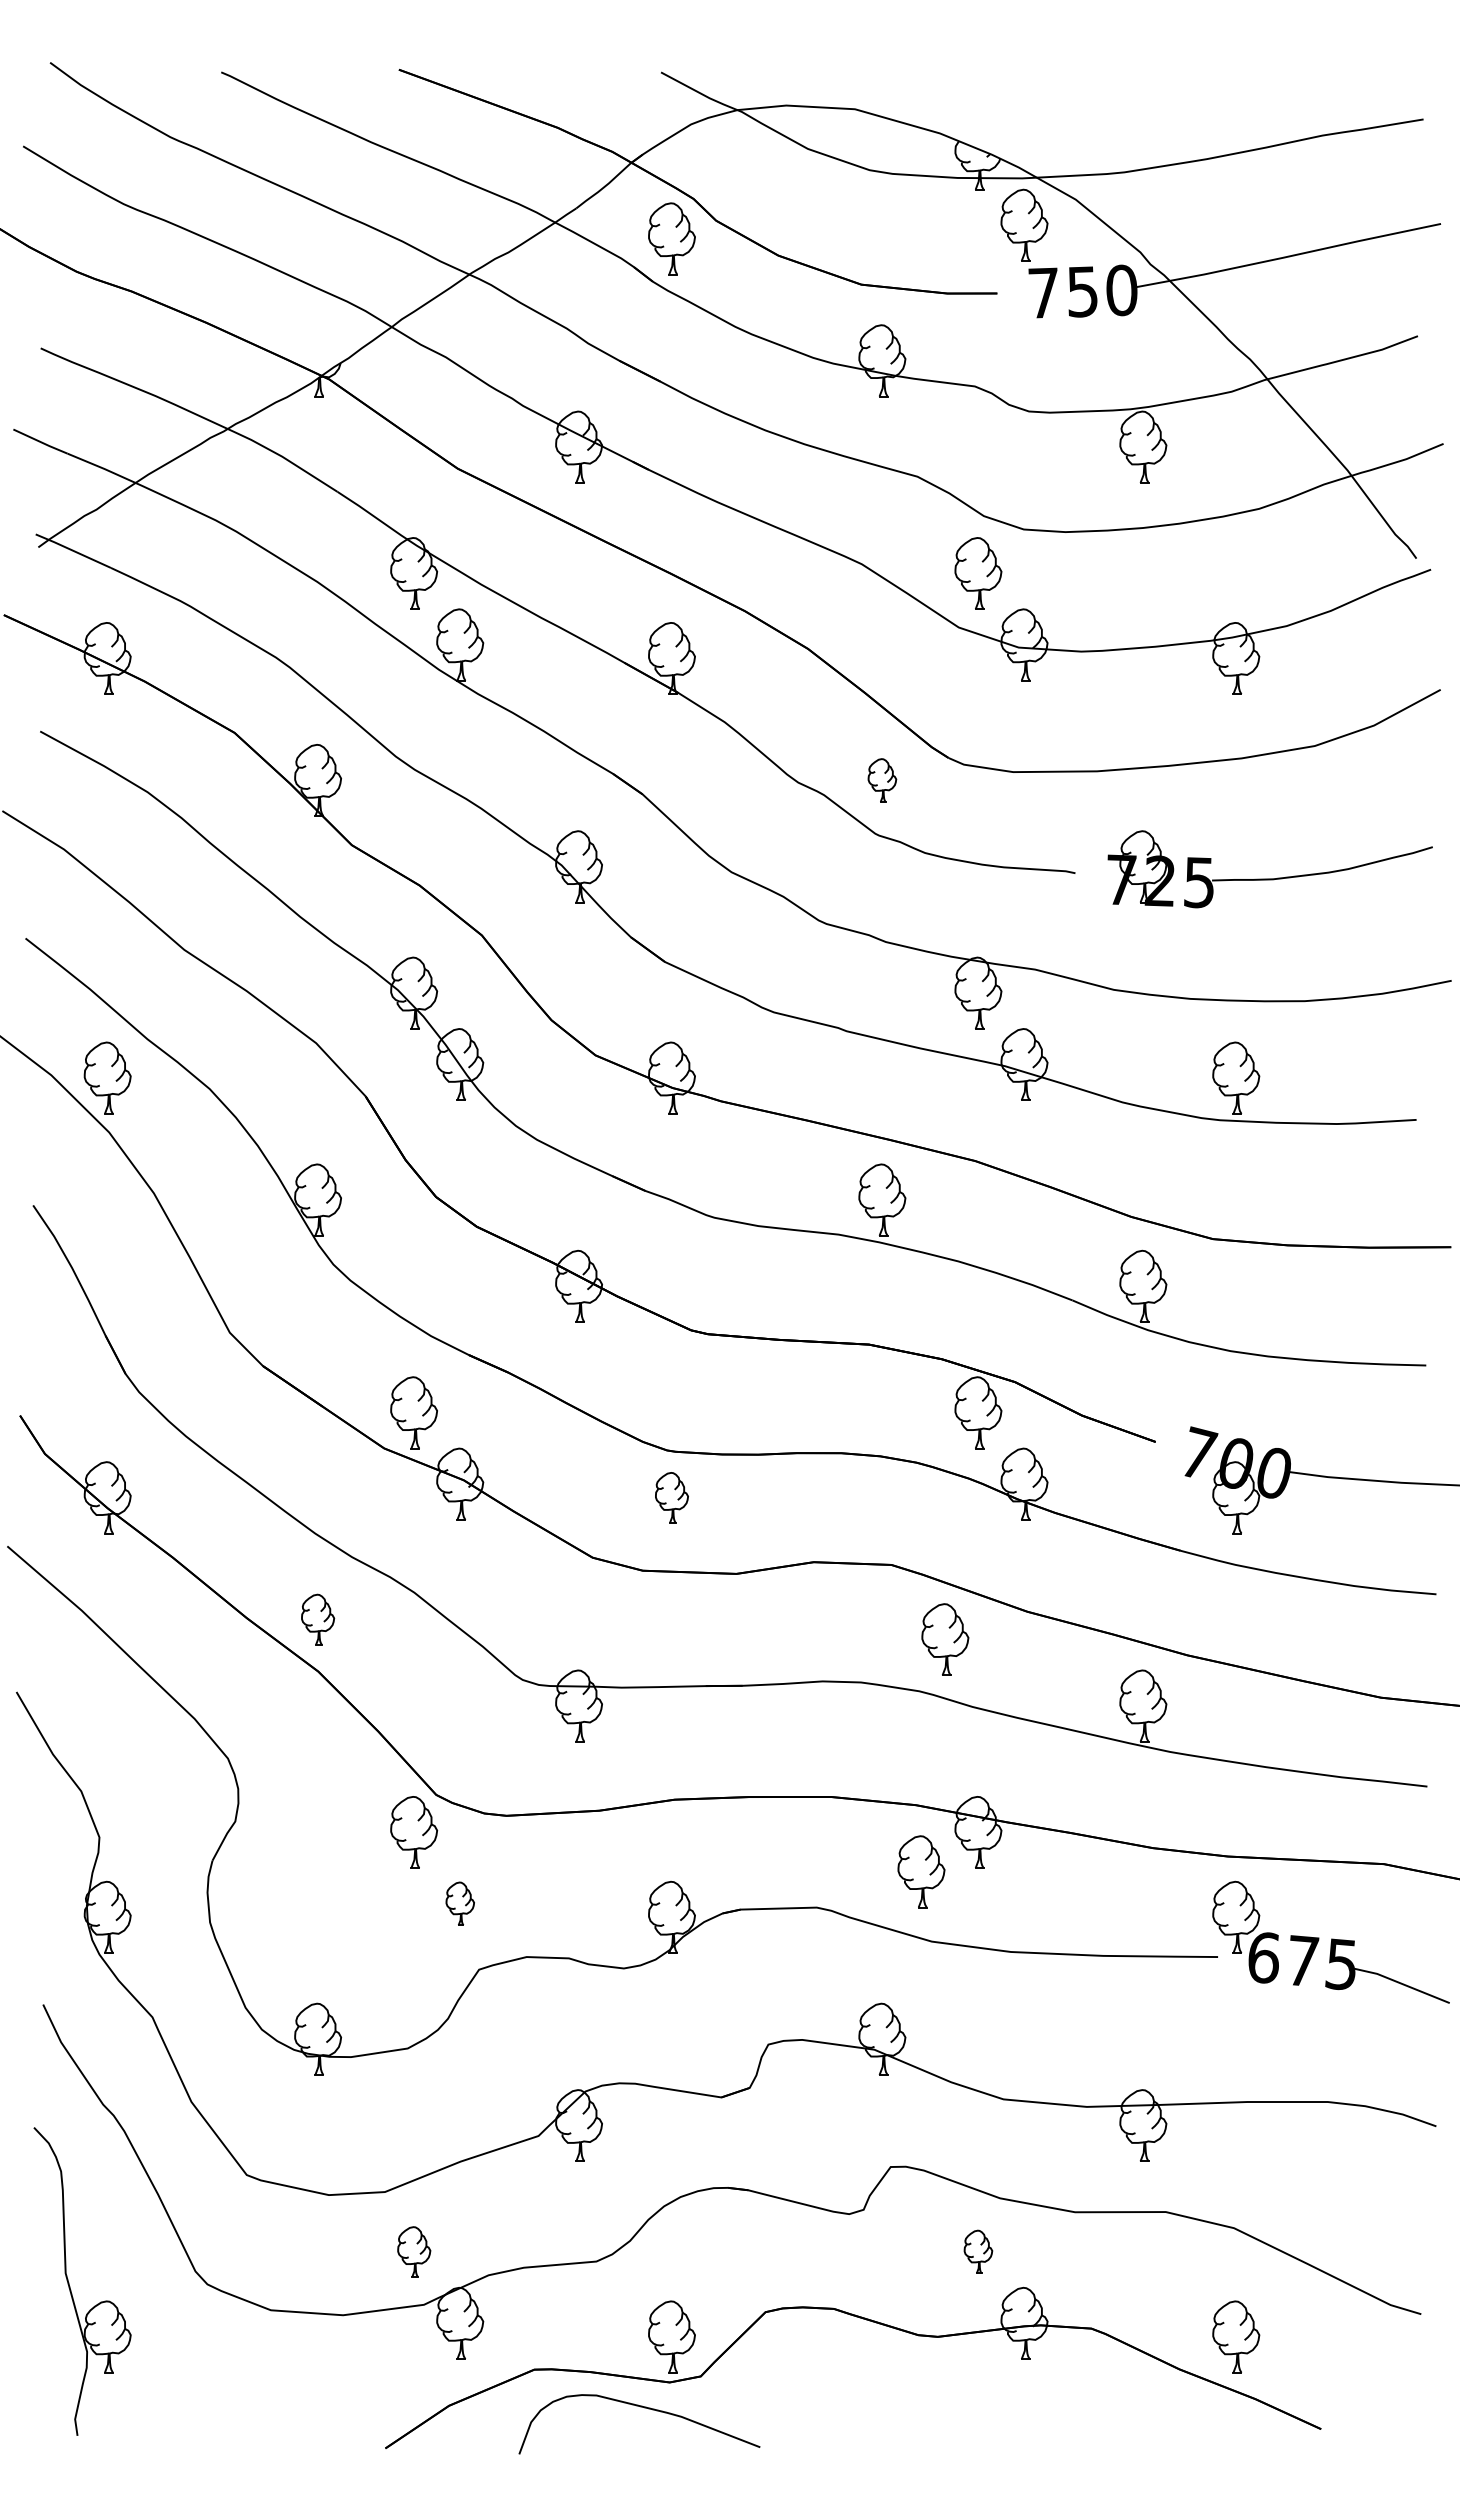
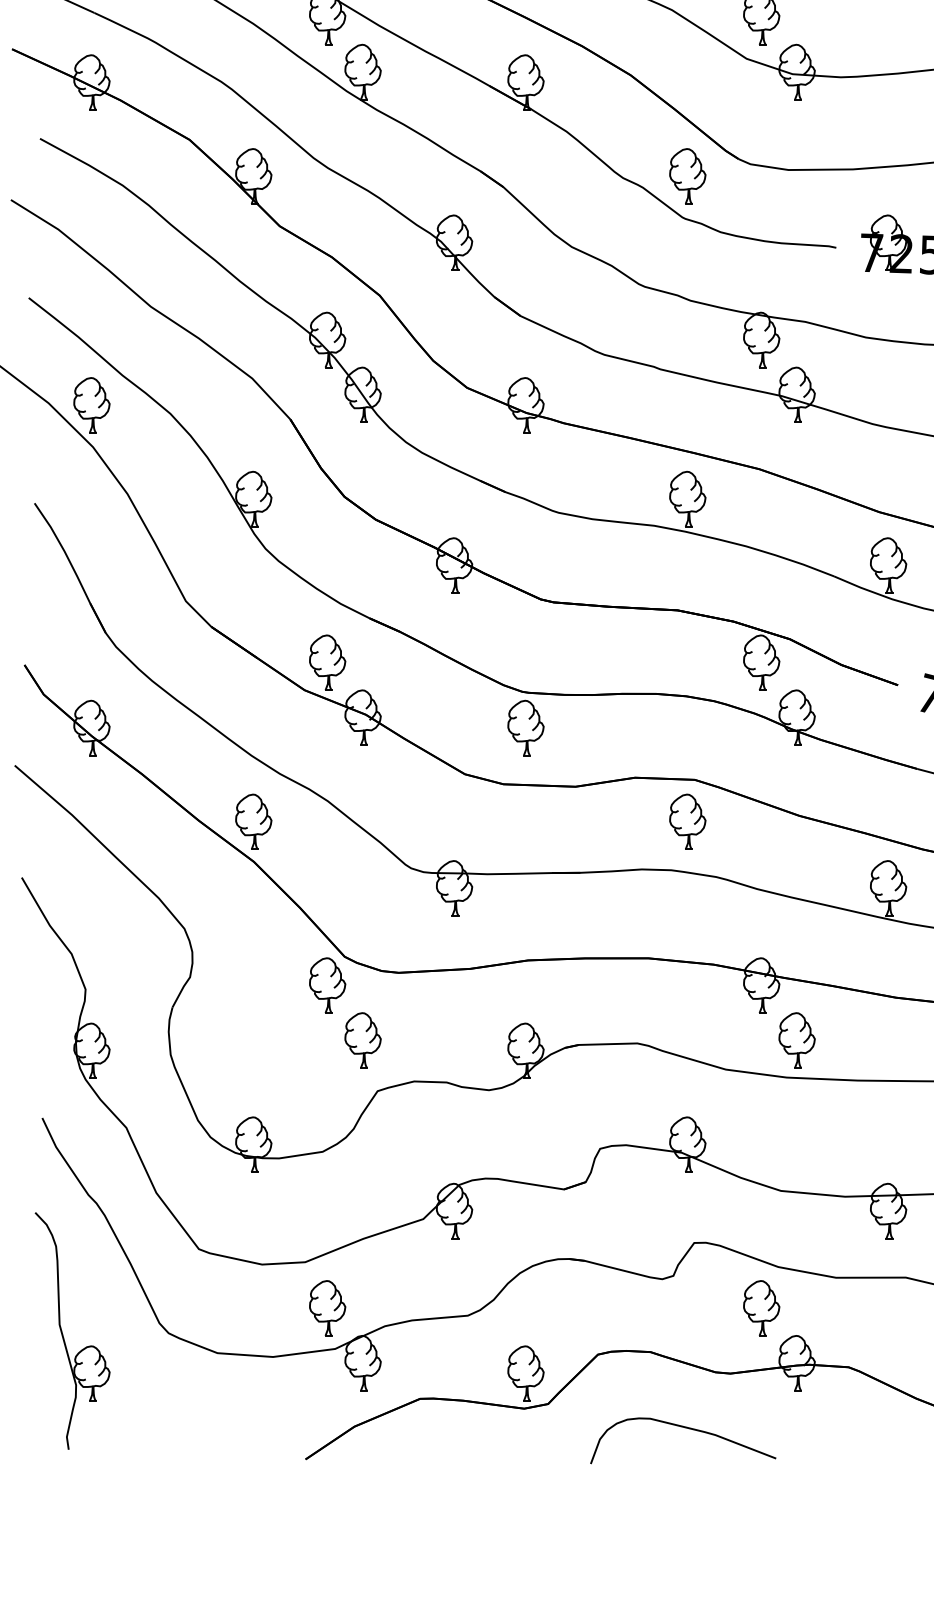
part: (882, 780) -> (687, 176), size x1.67
part: (671, 1497) -> (525, 727), size x1.43
part: (317, 1619) -> (253, 821), size x1.43
part: (945, 1639) -> (687, 821), moved
part: (921, 1871) -> (797, 1040), moved
part: (460, 1903) -> (363, 1040), size x1.67
part: (414, 2251) -> (327, 1307), size x1.43
part: (978, 2251) -> (761, 1307), size x1.67
curve: (644, 2408) -> (687, 1428), moved

